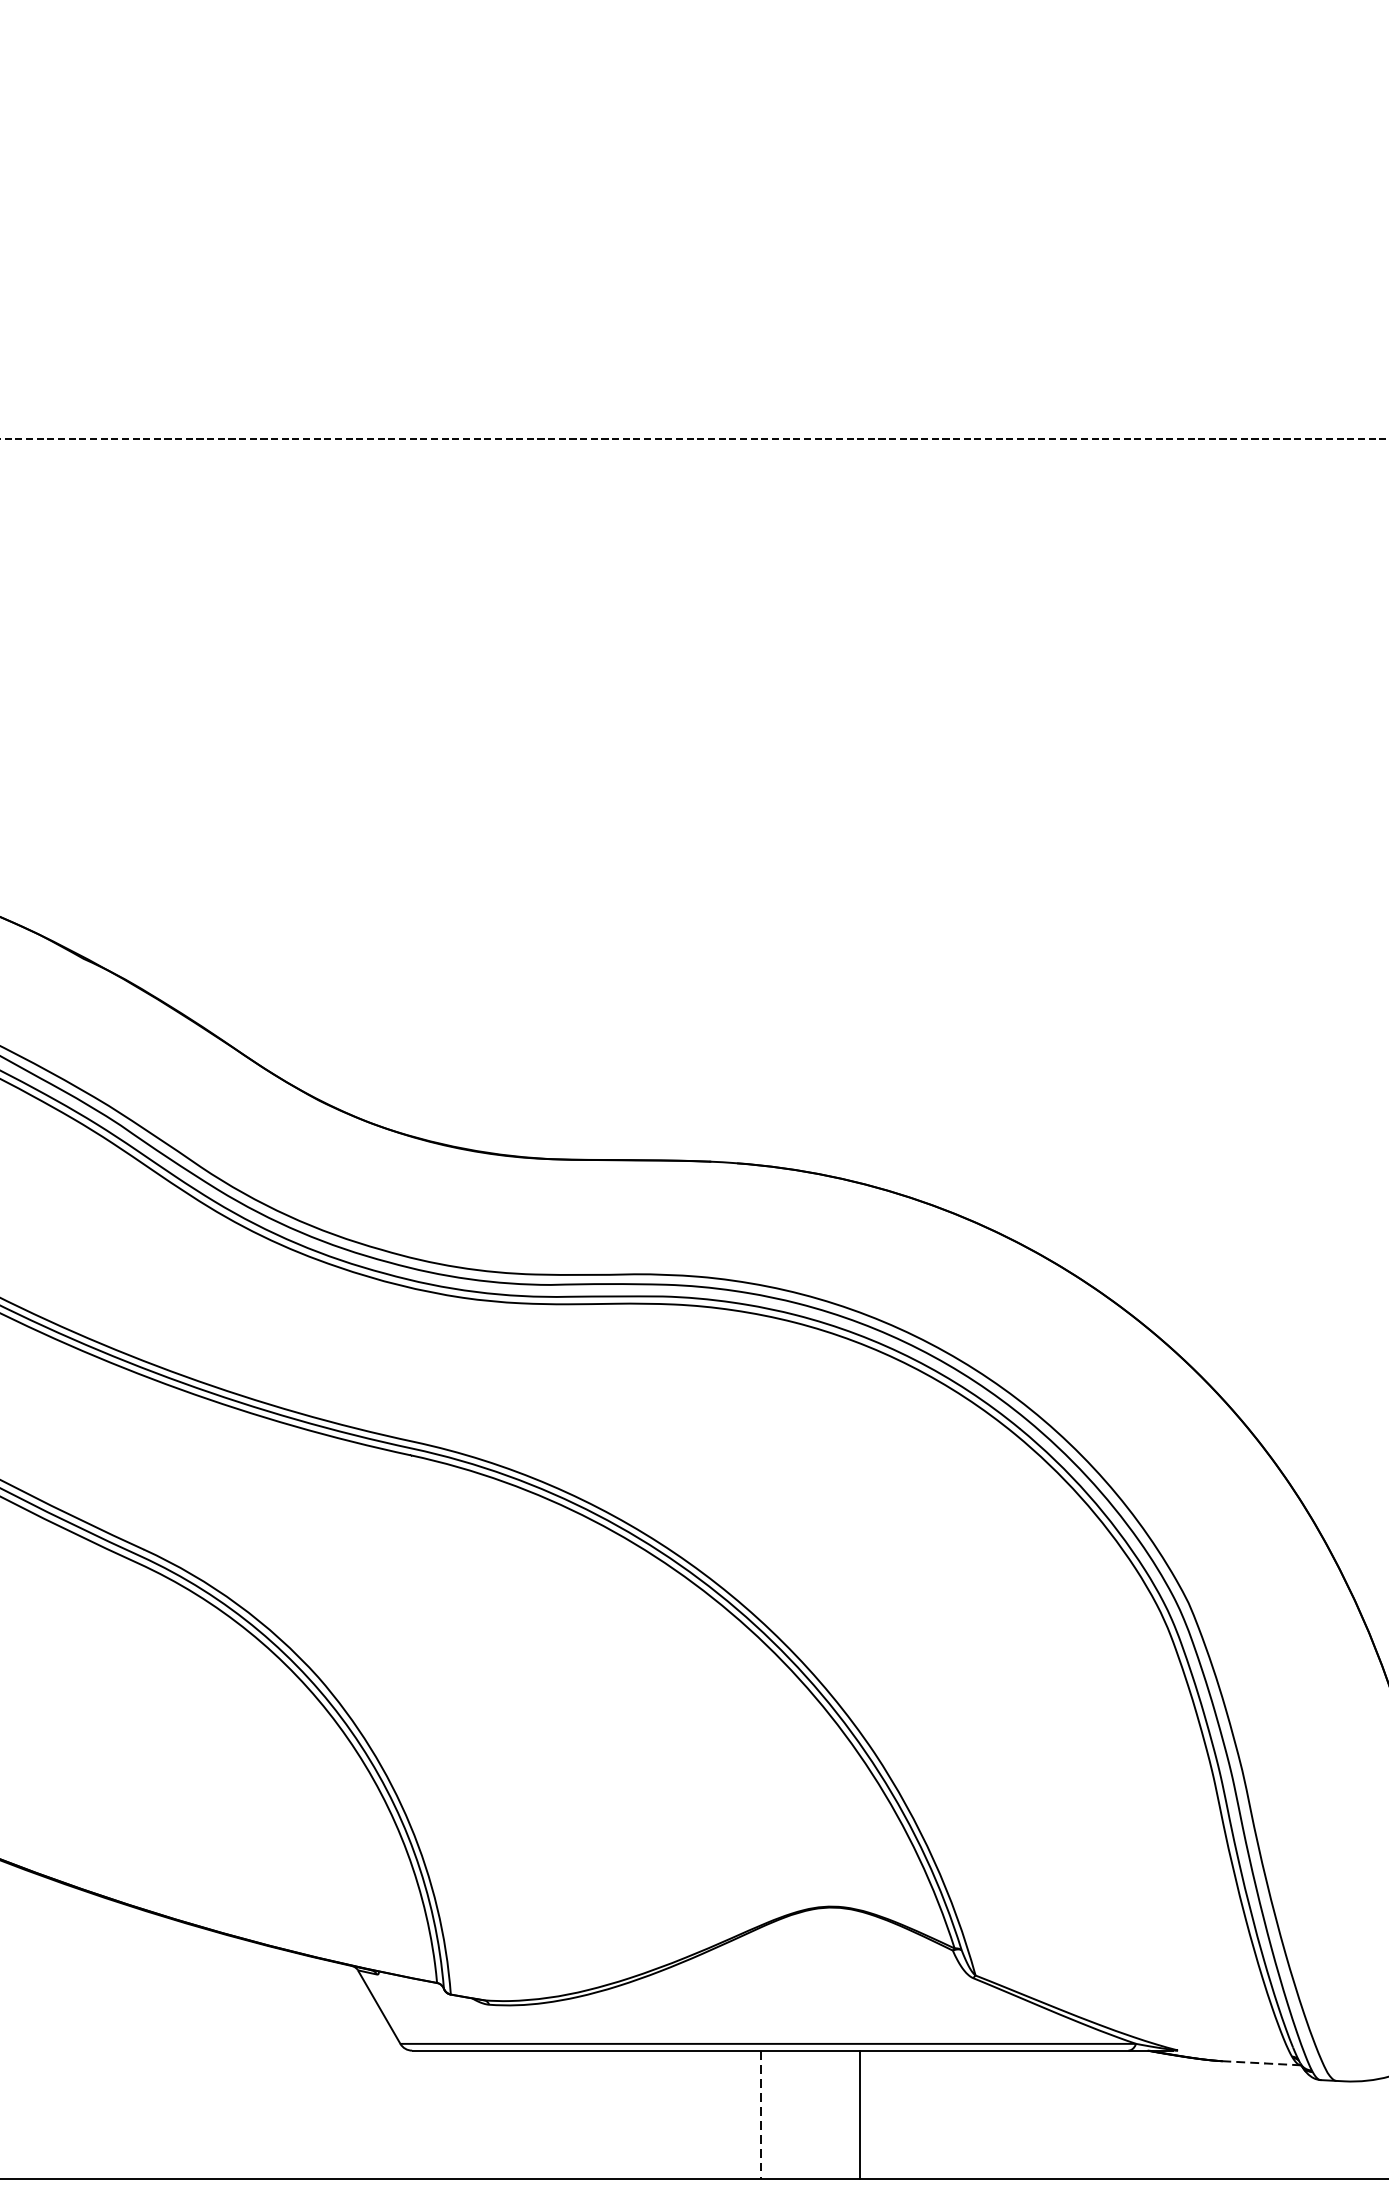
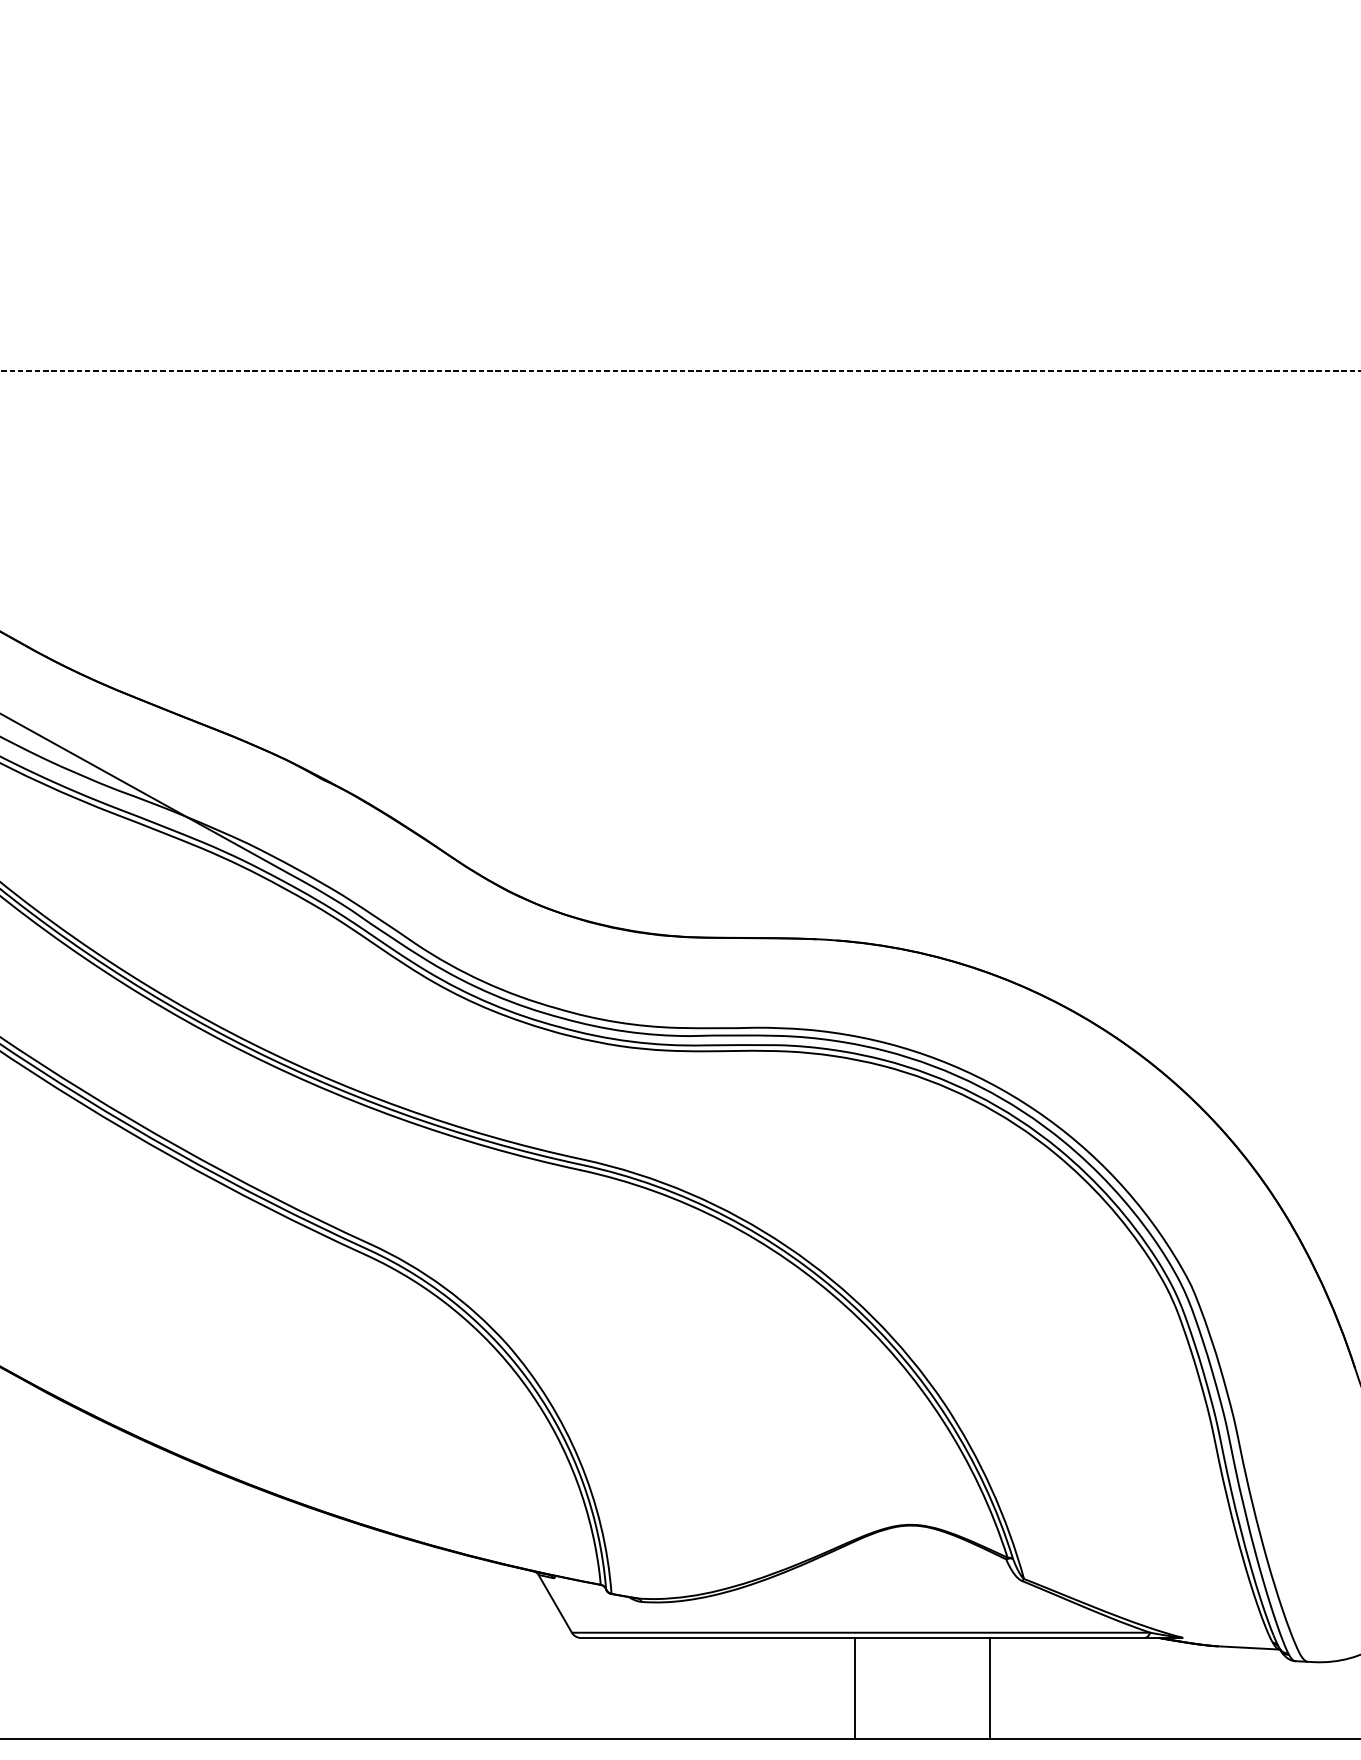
line: (1261, 2062) -> (1248, 1647), dashed -> solid
line: (761, 2114) -> (855, 1688), dashed -> solid
line: (859, 2114) -> (989, 1688), moved

